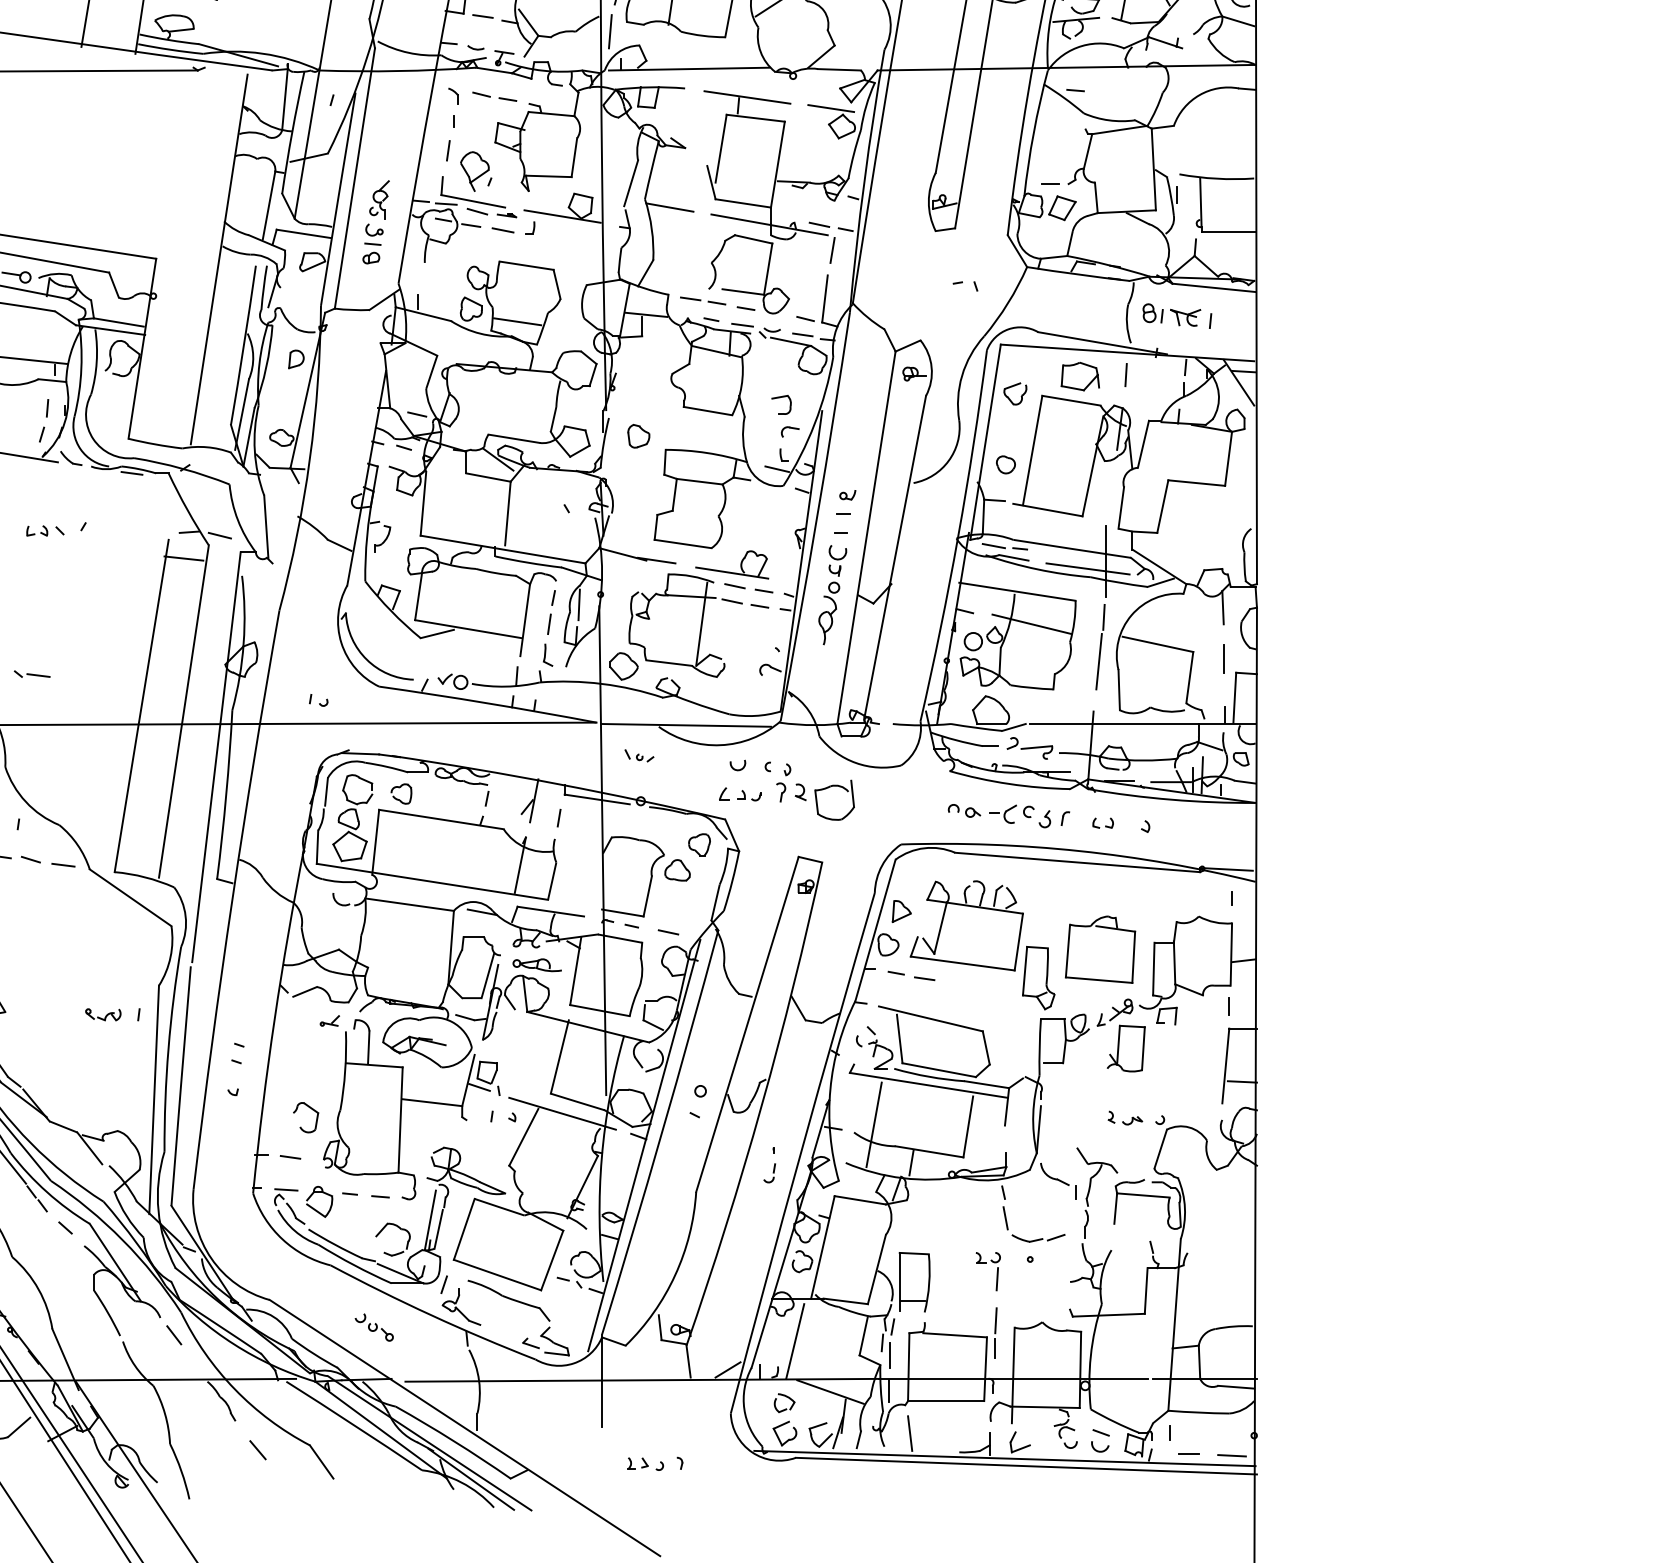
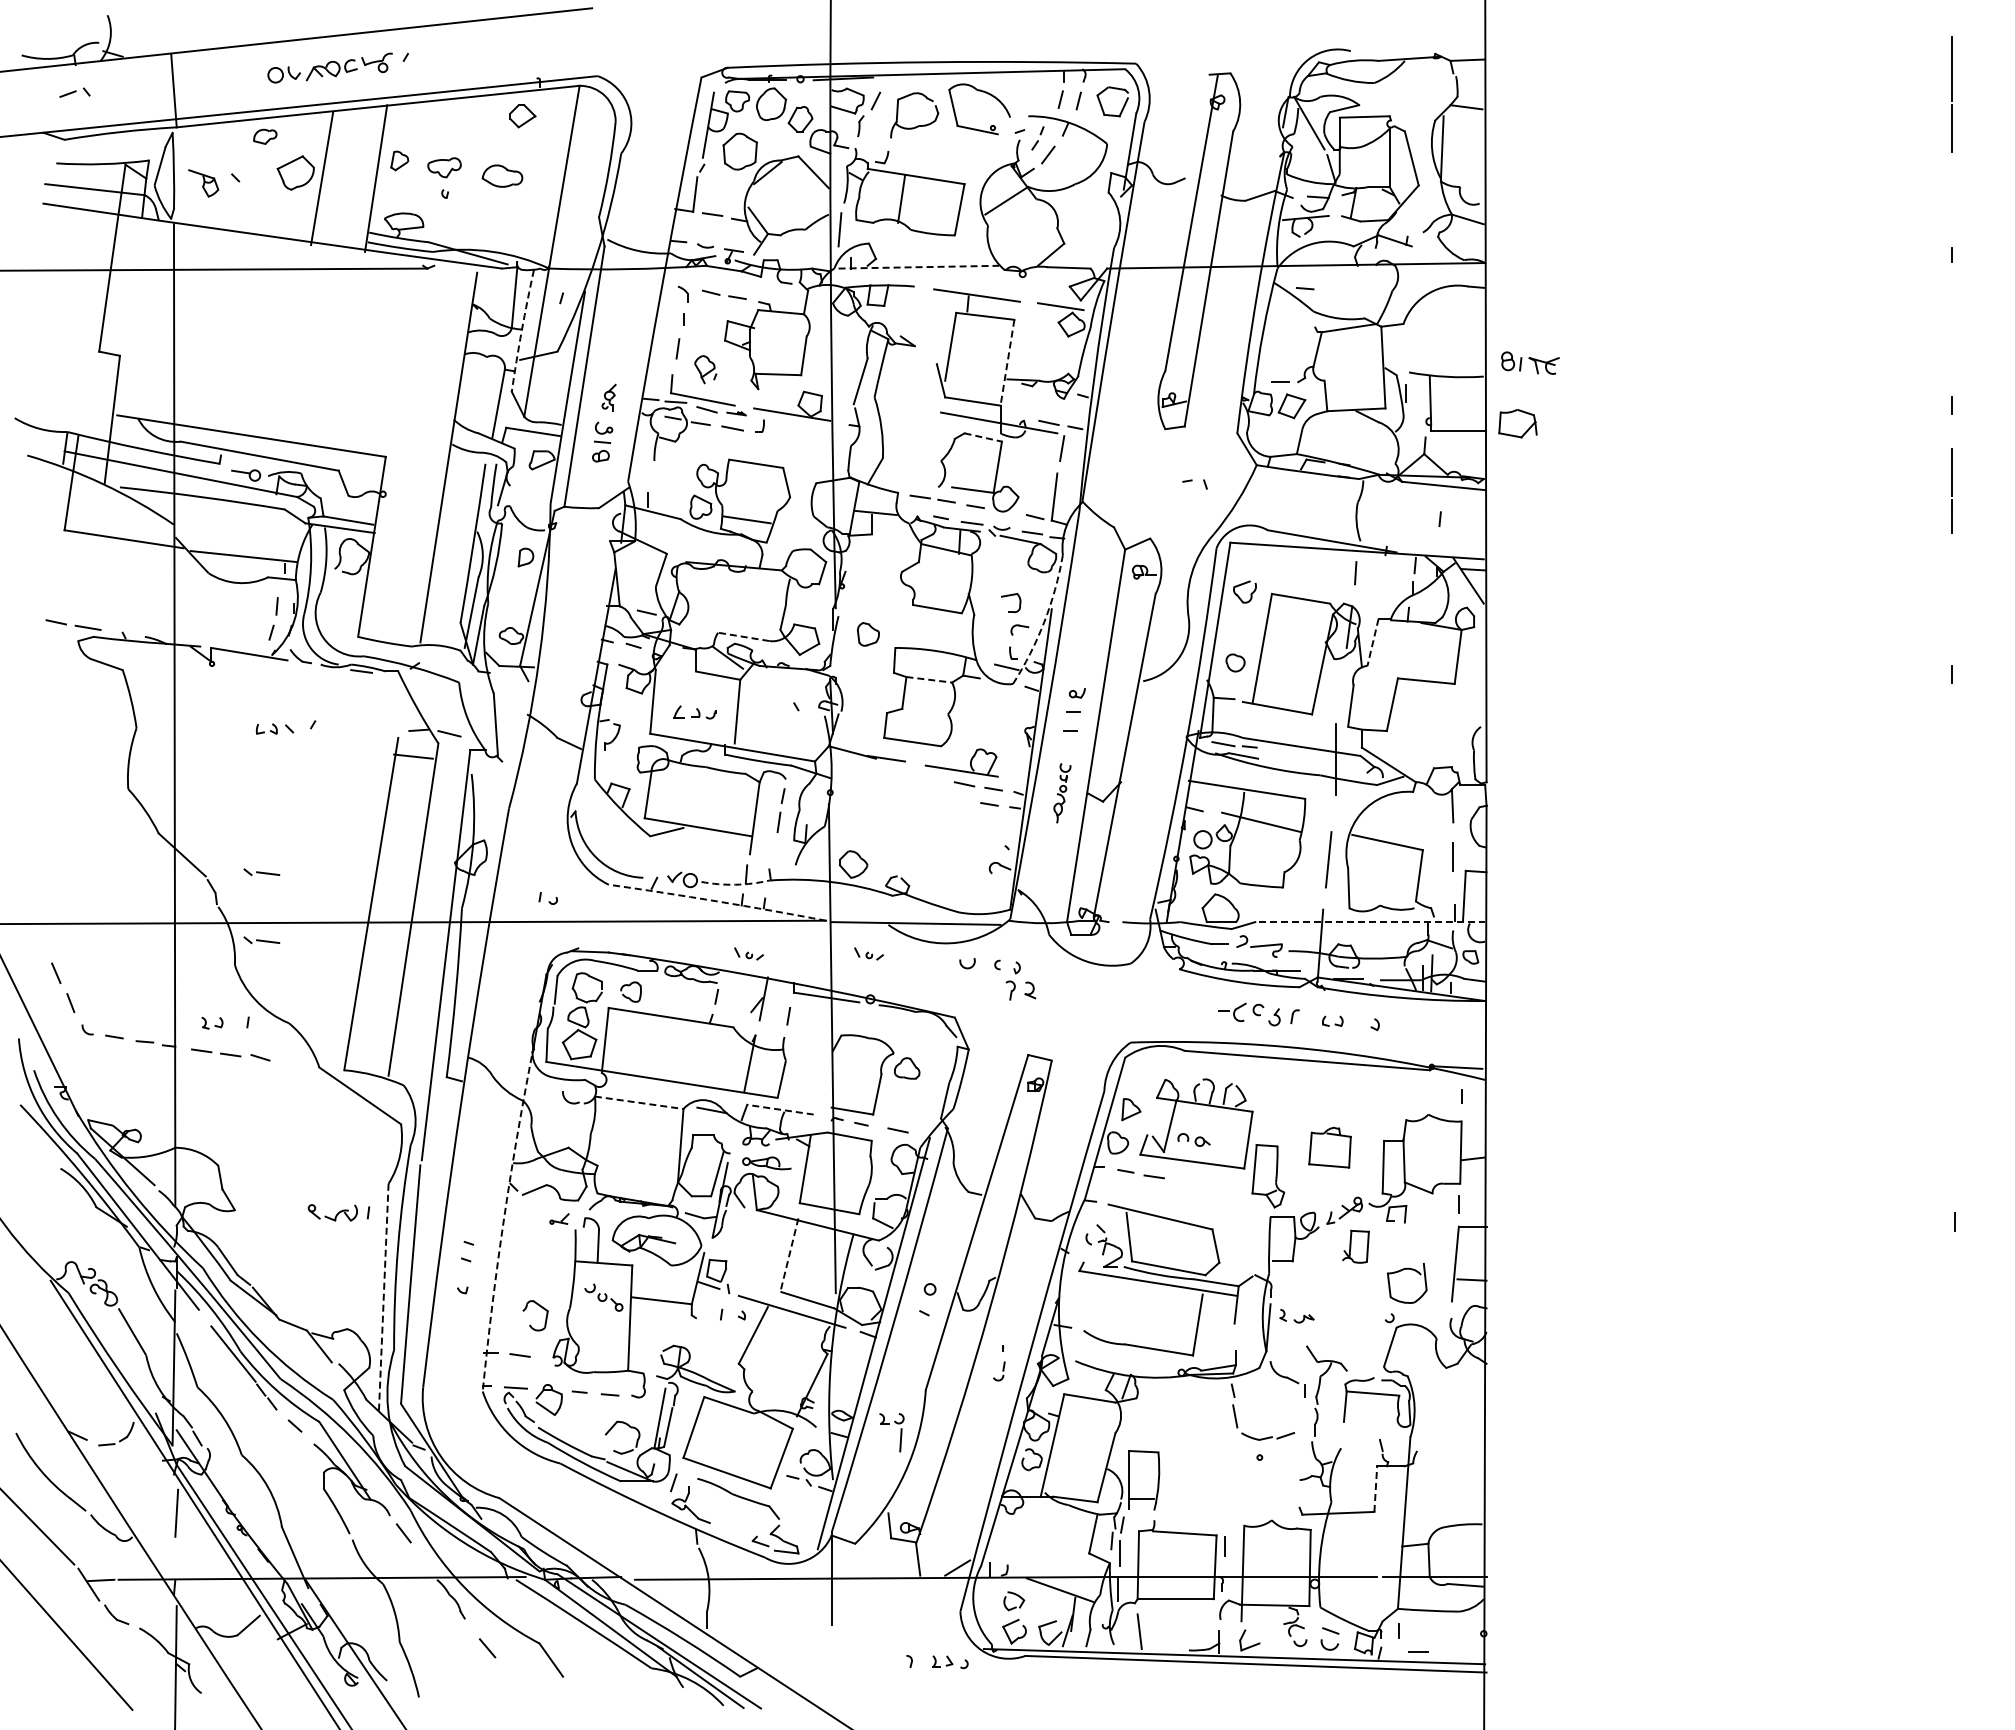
line: (689, 69) -> (919, 267), solid -> dashed
arc: (291, 132) -> (521, 330), solid -> dashed
line: (777, 165) -> (1007, 363), solid -> dashed
part: (475, 171) -> (705, 369), size x0.7
part: (378, 199) -> (608, 397), size x0.7
line: (669, 207) -> (899, 405), removed
line: (753, 239) -> (983, 437), solid -> dashed
part: (1171, 314) -> (1530, 362), moved
part: (1079, 376) -> (1517, 423), moved
arc: (814, 424) -> (1044, 622), solid -> dashed
line: (513, 438) -> (743, 636), solid -> dashed
line: (1142, 444) -> (1372, 642), solid -> dashed
line: (699, 481) -> (929, 679), solid -> dashed
line: (1087, 568) -> (1317, 766), removed
part: (832, 595) -> (1062, 793), size x0.6
line: (578, 604) -> (808, 802), removed
line: (1103, 617) -> (1333, 815), removed
part: (699, 628) -> (929, 826), removed
part: (547, 654) -> (777, 852), removed
arc: (505, 686) -> (735, 884), solid -> dashed
arc: (487, 703) -> (717, 901), solid -> dashed
line: (1142, 724) -> (1372, 922), solid -> dashed
part: (31, 742) -> (261, 940), added
part: (518, 755) -> (748, 953), added
part: (828, 788) -> (1401, 1271), moved
part: (739, 794) -> (694, 712), moved
part: (963, 810) -> (1193, 1139), moved
part: (698, 844) -> (928, 1042), removed
line: (63, 865) -> (293, 1063), removed
line: (409, 904) -> (639, 1102), solid -> dashed
line: (550, 911) -> (780, 1109), solid -> dashed
part: (1099, 949) -> (1329, 1147), size x0.6
part: (102, 1014) -> (332, 1212), size x1.4
arc: (274, 1019) -> (504, 1217), solid -> dashed
part: (1125, 1048) -> (1355, 1246), size x0.7
line: (559, 1057) -> (789, 1255), solid -> dashed
line: (153, 1100) -> (383, 1298), solid -> dashed
part: (1124, 1118) -> (1296, 1316), moved
line: (873, 1124) -> (1103, 1322), removed
line: (911, 1162) -> (1141, 1360), removed
part: (985, 1263) -> (889, 1424), moved
line: (1145, 1291) -> (1375, 1489), solid -> dashed
line: (995, 1320) -> (1225, 1518), removed
part: (373, 1327) -> (603, 1297), moved
line: (794, 1341) -> (1024, 1539), removed
line: (1231, 1455) -> (1461, 1653), removed
part: (645, 1464) -> (950, 1662), moved

